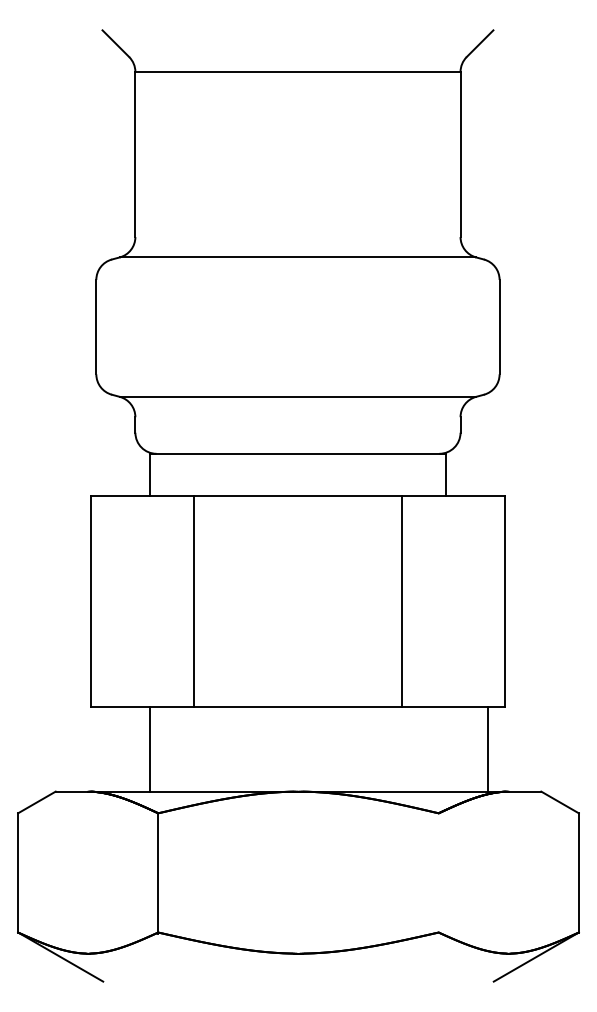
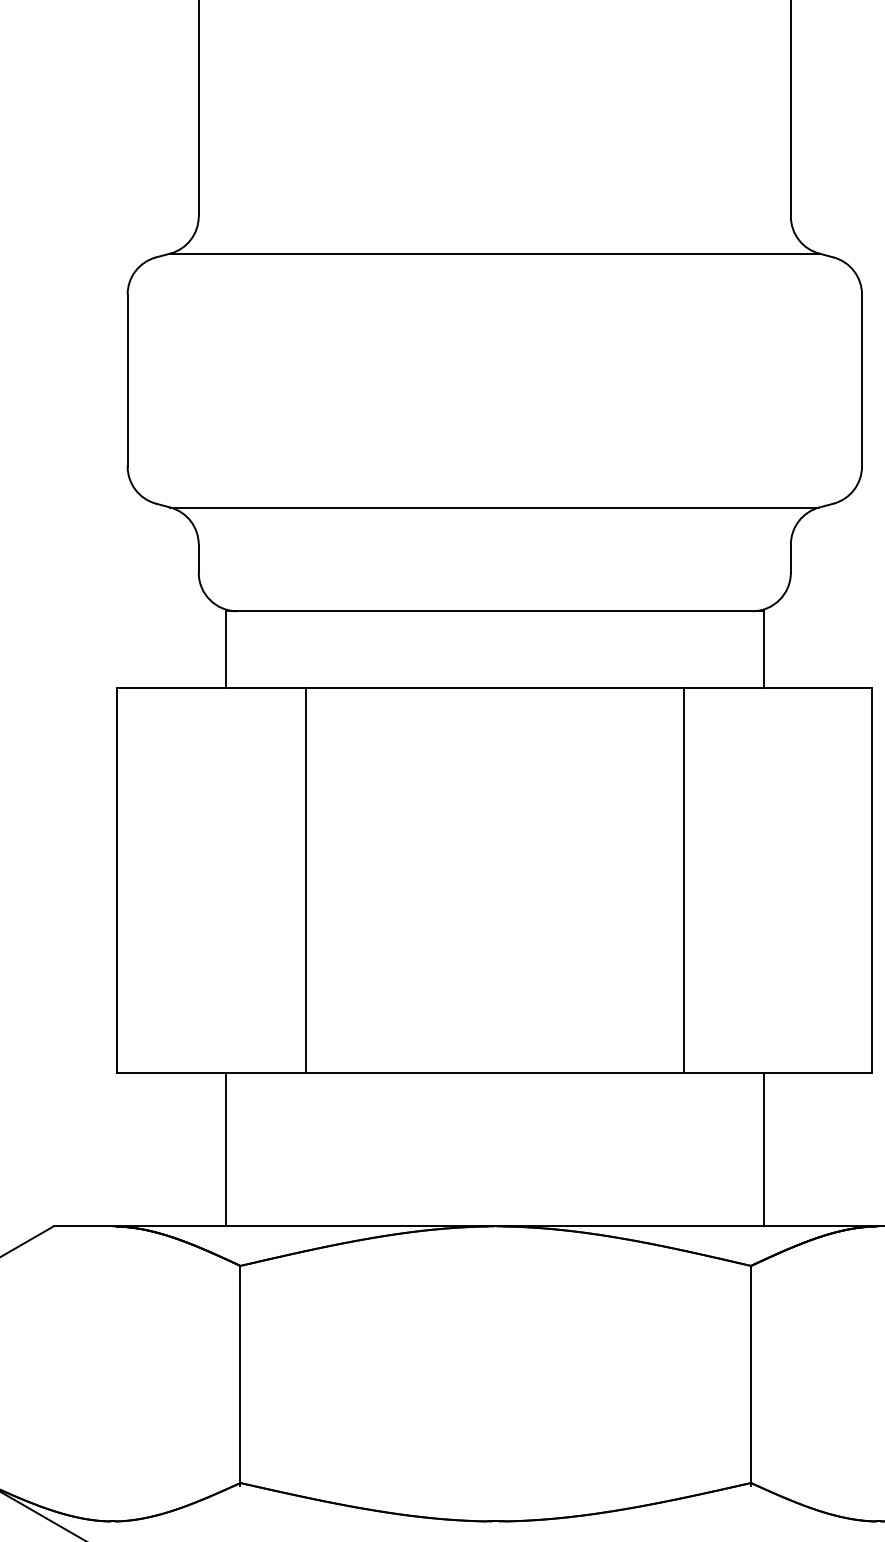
line: (487, 749) -> (763, 1149), moved
line: (438, 873) -> (750, 1375), added

